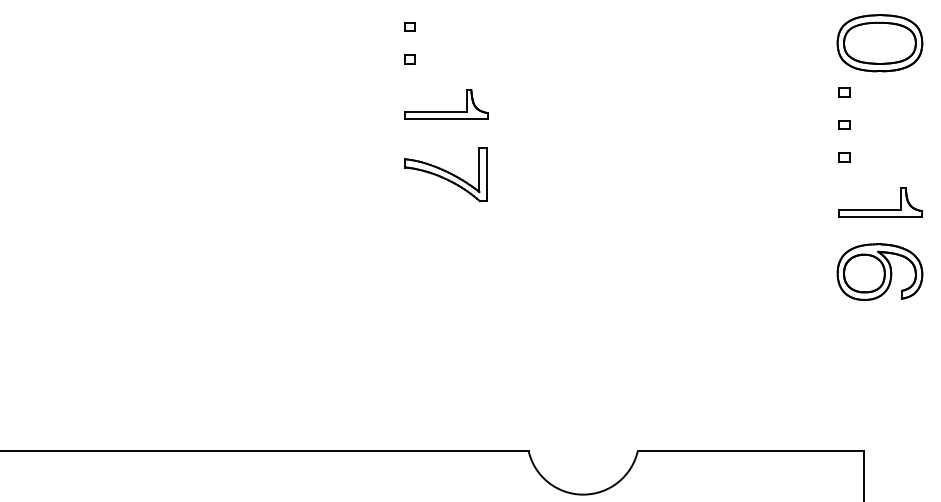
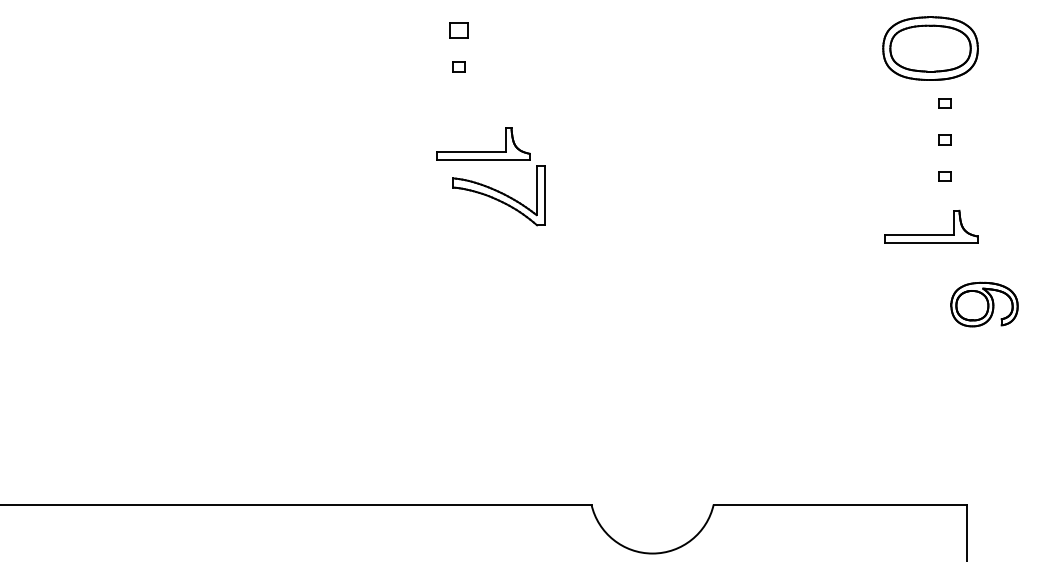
part: (409, 27) -> (458, 30), size x1.6
part: (879, 43) -> (930, 48), moved
part: (446, 111) -> (483, 151), moved
part: (880, 209) -> (931, 234), moved
part: (879, 272) -> (984, 304), size x0.7

